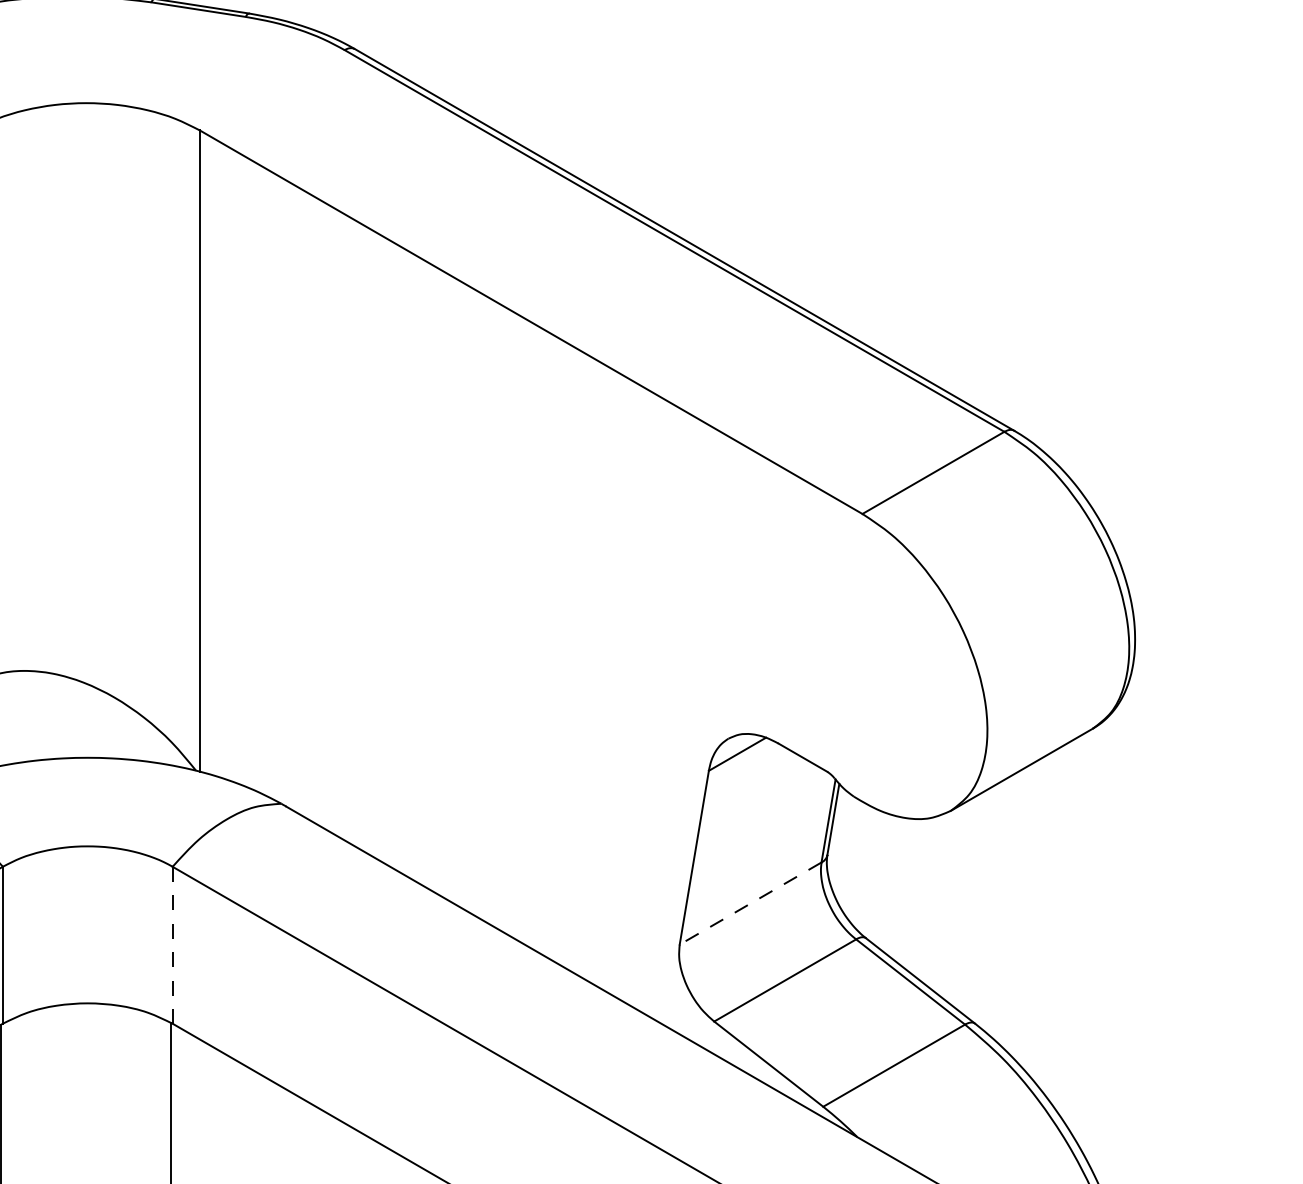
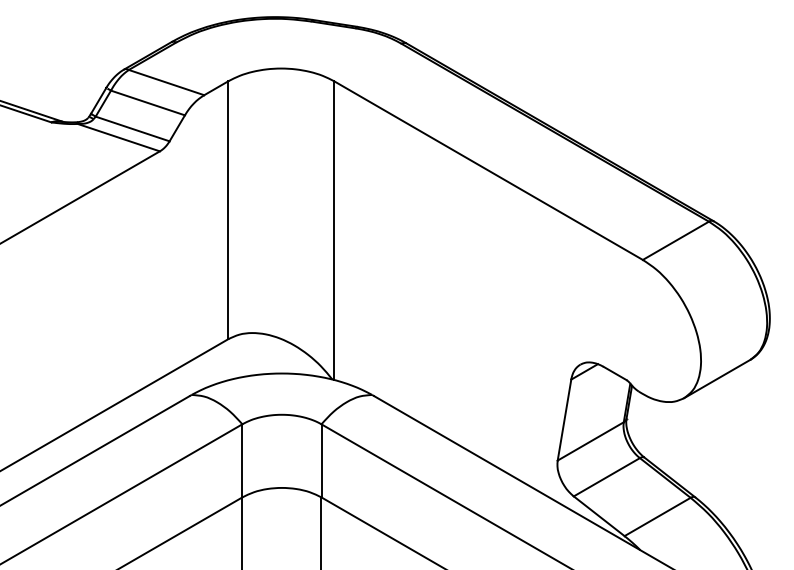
line: (750, 903) -> (590, 441), dashed -> solid
line: (172, 944) -> (321, 460), dashed -> solid

